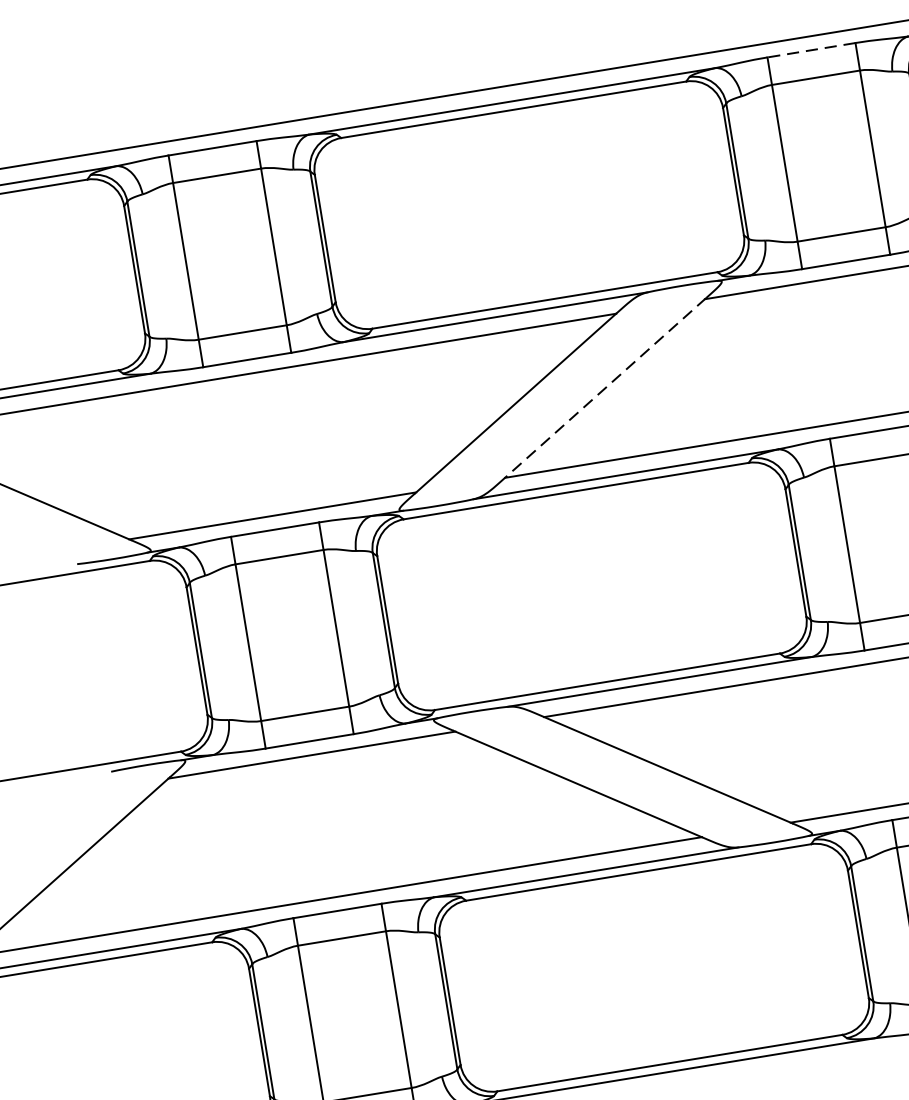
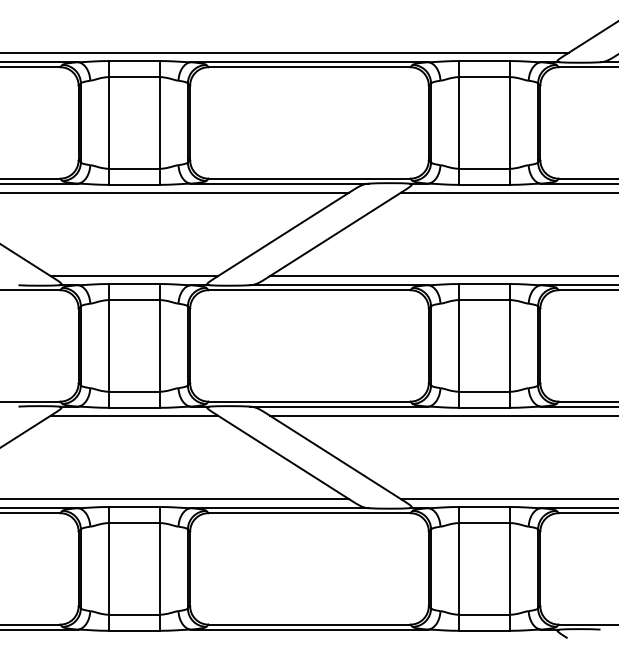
line: (811, 51) -> (484, 61), dashed -> solid
line: (605, 388) -> (335, 234), dashed -> solid

